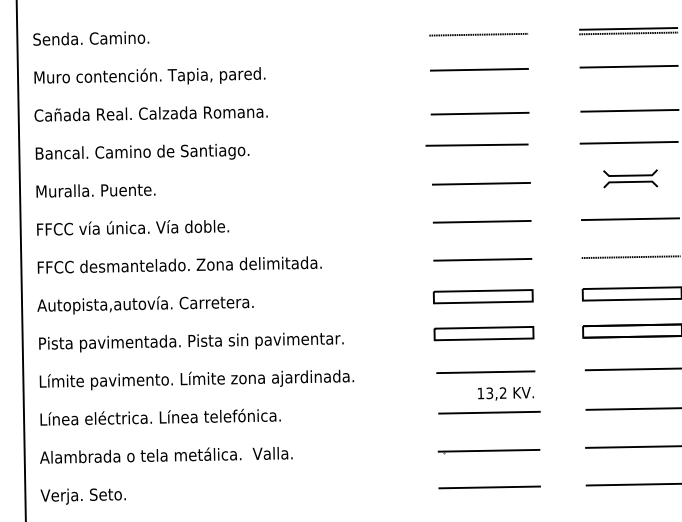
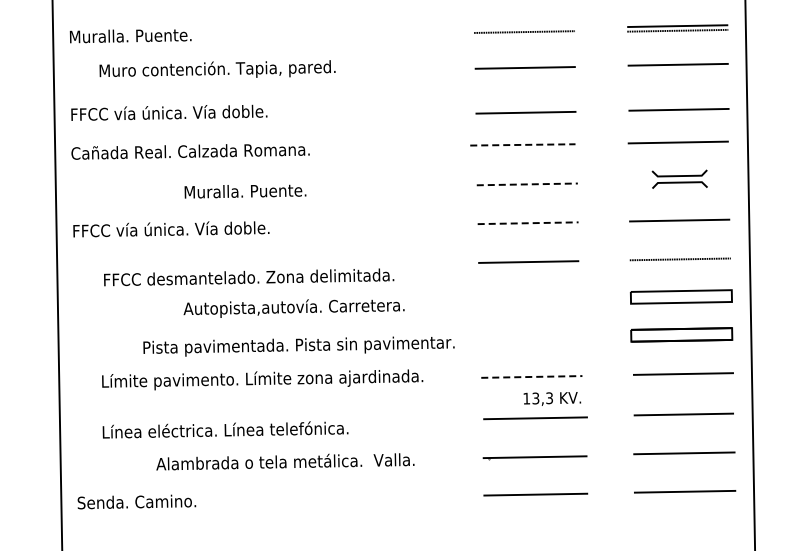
text: (93, 38) -> (130, 35), Senda. Camino. -> Muralla. Puente.
text: (149, 75) -> (217, 68), moved
text: (150, 113) -> (189, 112), Cañada Real. Calzada Romana. -> FFCC vía única. Vía doble.
line: (476, 144) -> (522, 144), solid -> dashed
text: (151, 151) -> (190, 151), Bancal. Camino de Santiago. -> Cañada Real. Calzada Romana.
line: (481, 183) -> (527, 184), solid -> dashed
text: (95, 190) -> (245, 191), moved
line: (482, 222) -> (528, 223), solid -> dashed
text: (180, 265) -> (249, 277), moved
part: (482, 296) -> (528, 299), removed
text: (144, 305) -> (293, 308), moved
part: (483, 333) -> (529, 337), removed
text: (190, 342) -> (298, 346), moved
line: (485, 371) -> (531, 376), solid -> dashed
text: (196, 379) -> (262, 379), moved
text: (503, 393) -> (549, 398), 13,2 -> 13,3
text: (160, 416) -> (225, 429), moved
text: (166, 454) -> (285, 461), moved
text: (98, 496) -> (136, 503), Verja. Seto. -> Senda. Camino.

